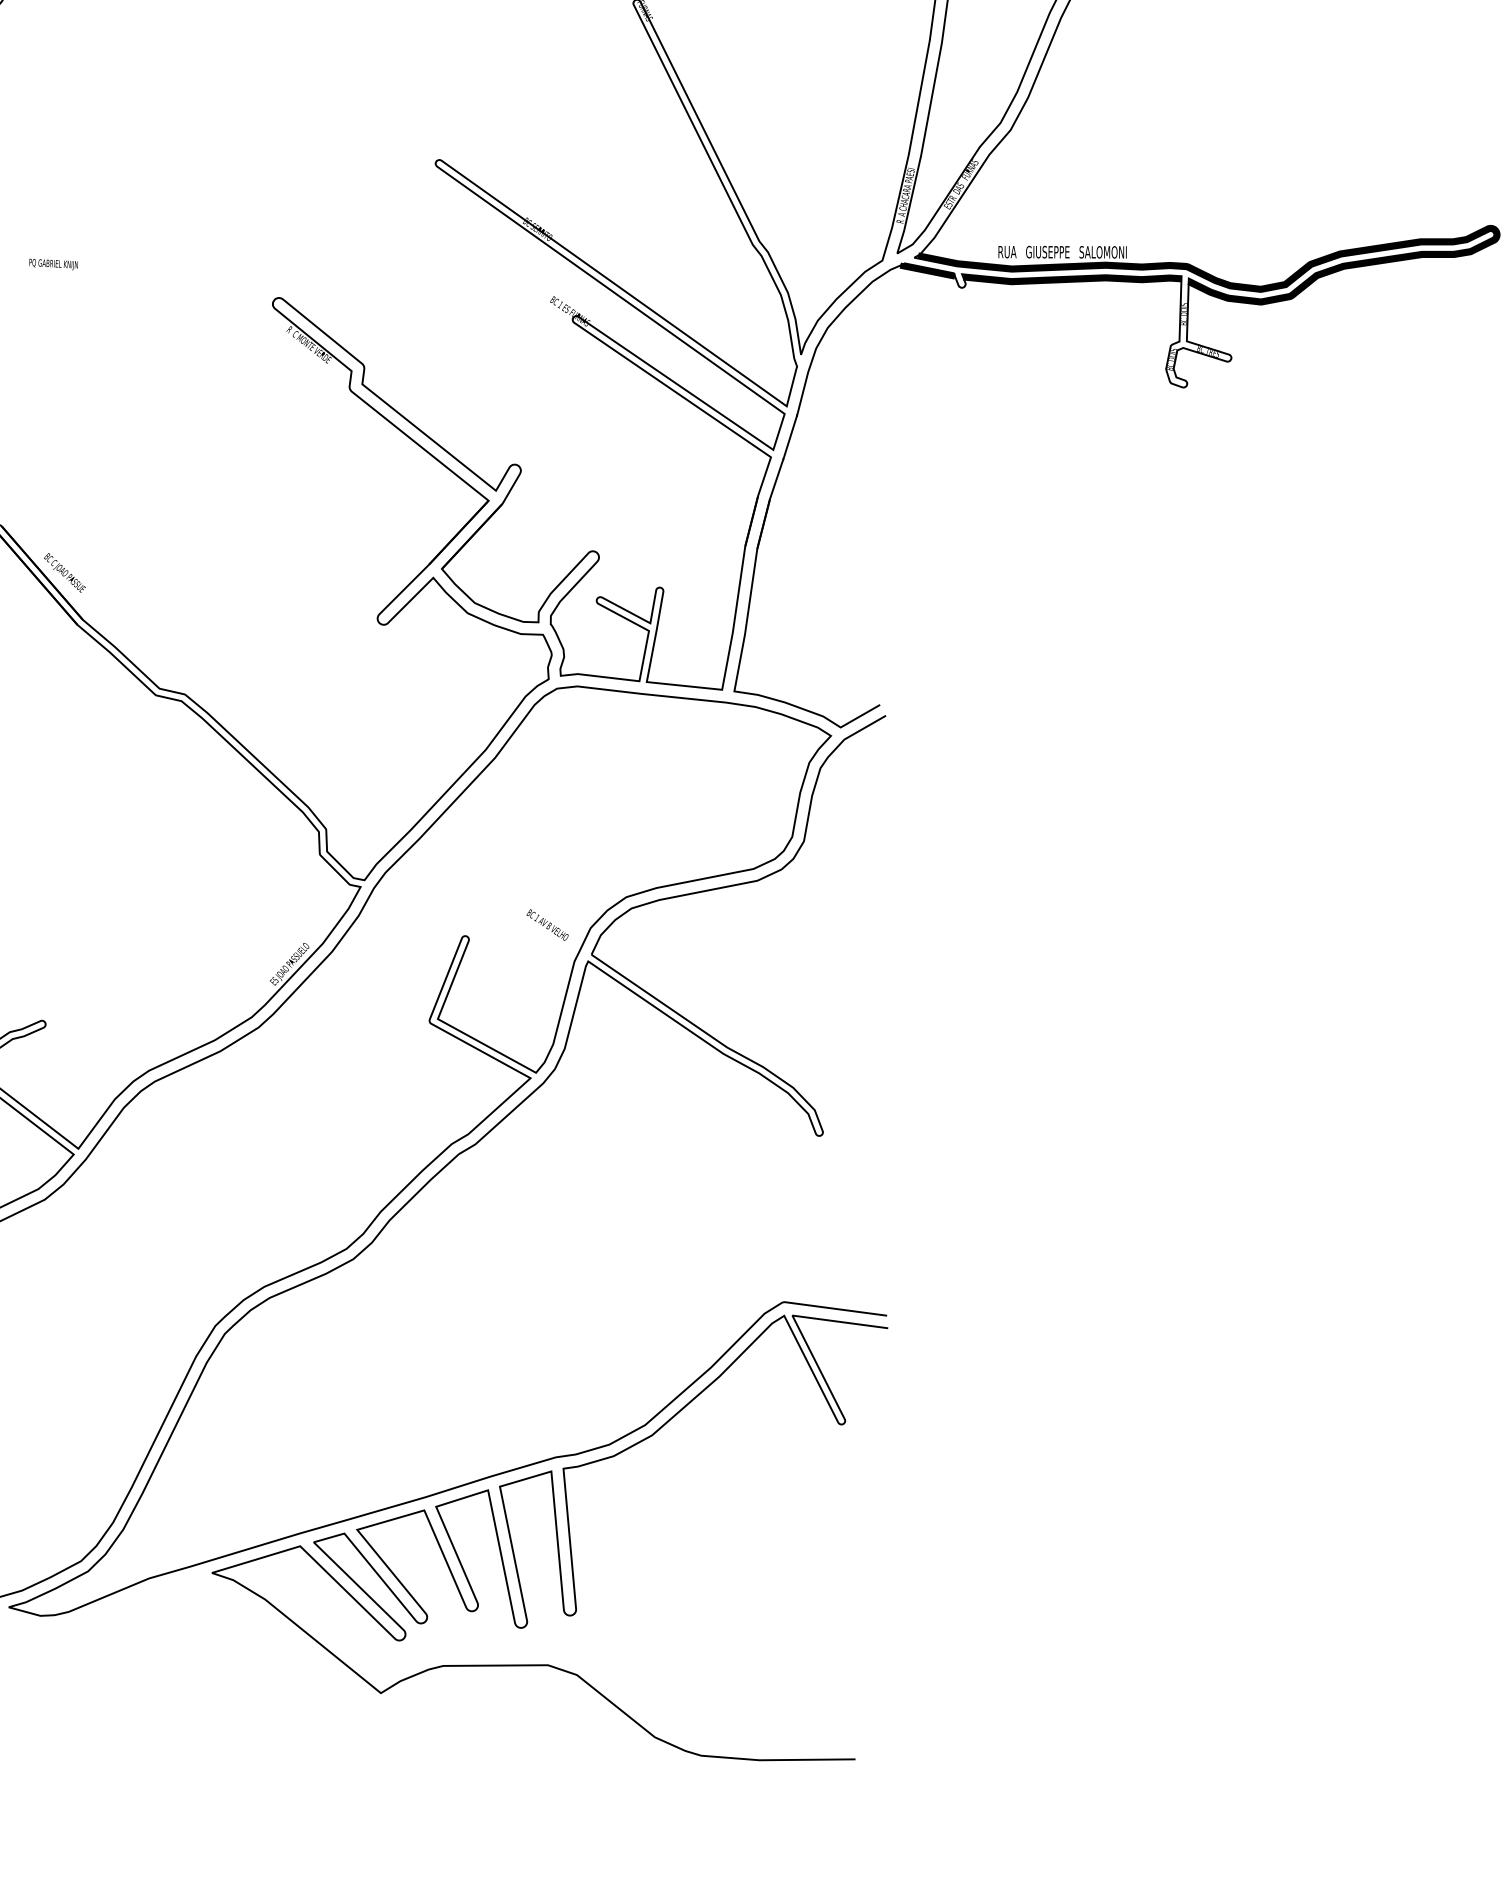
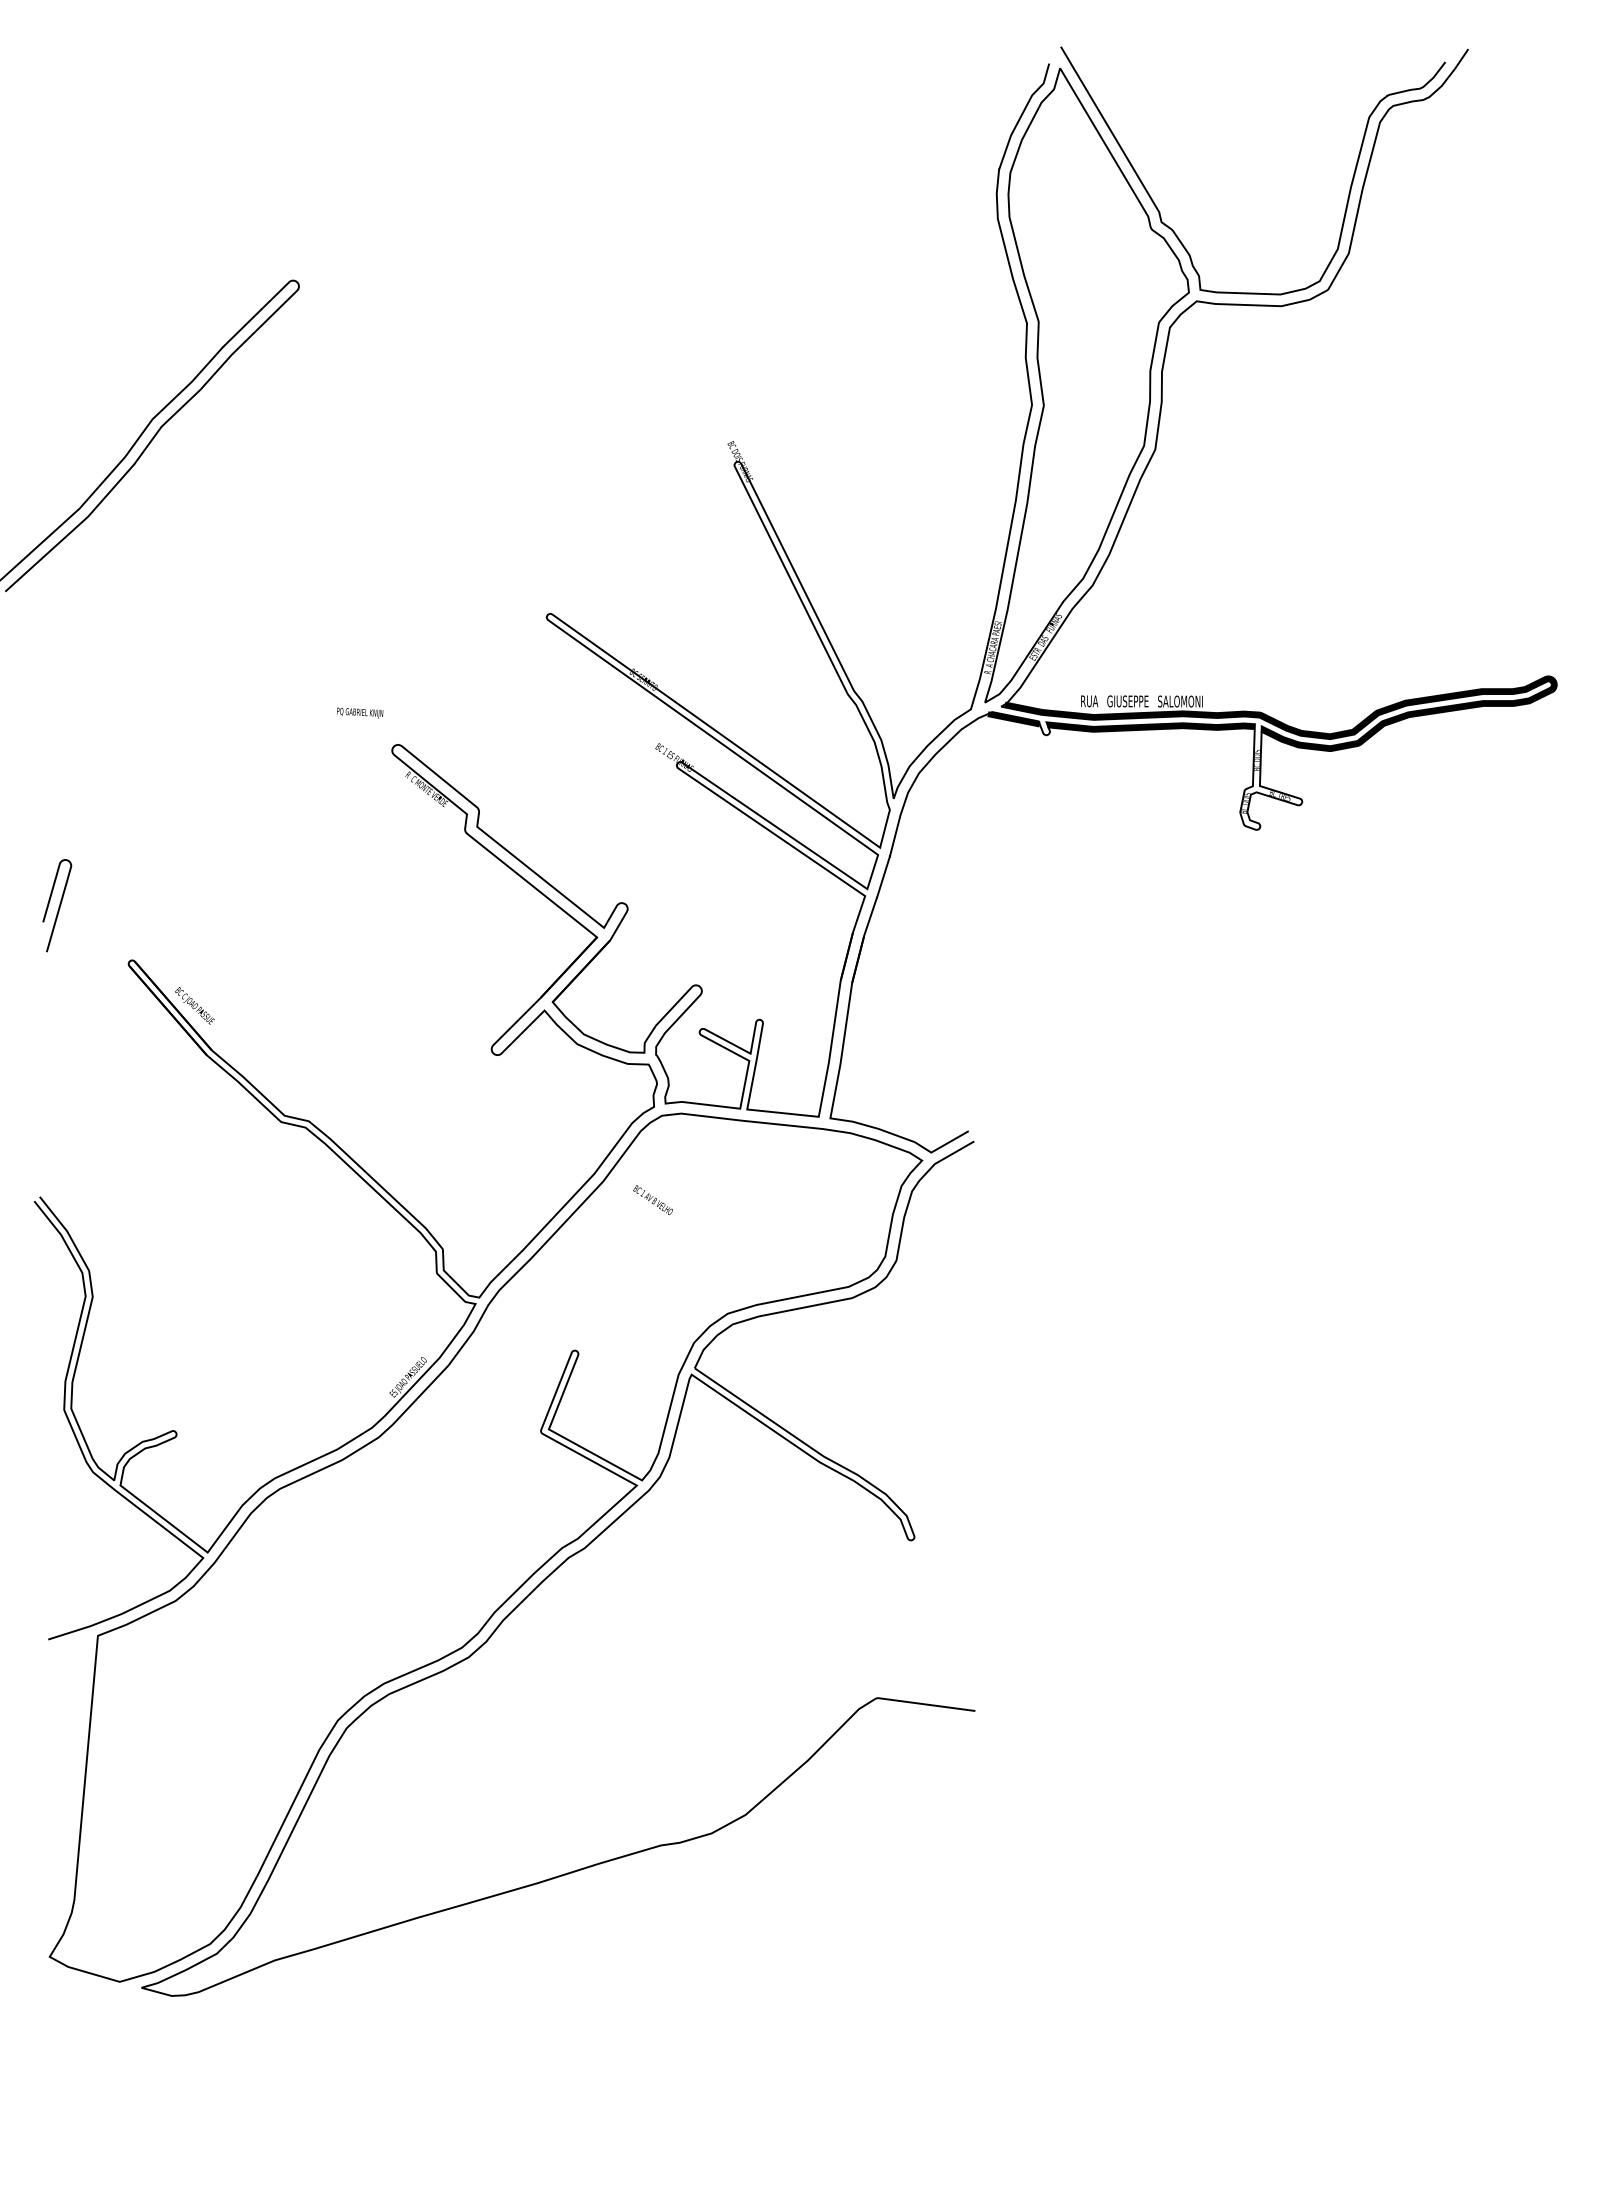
text: (54, 263) -> (360, 712), moved
text: (547, 924) -> (652, 1199), moved
curve: (556, 1537) -> (661, 1921), removed

